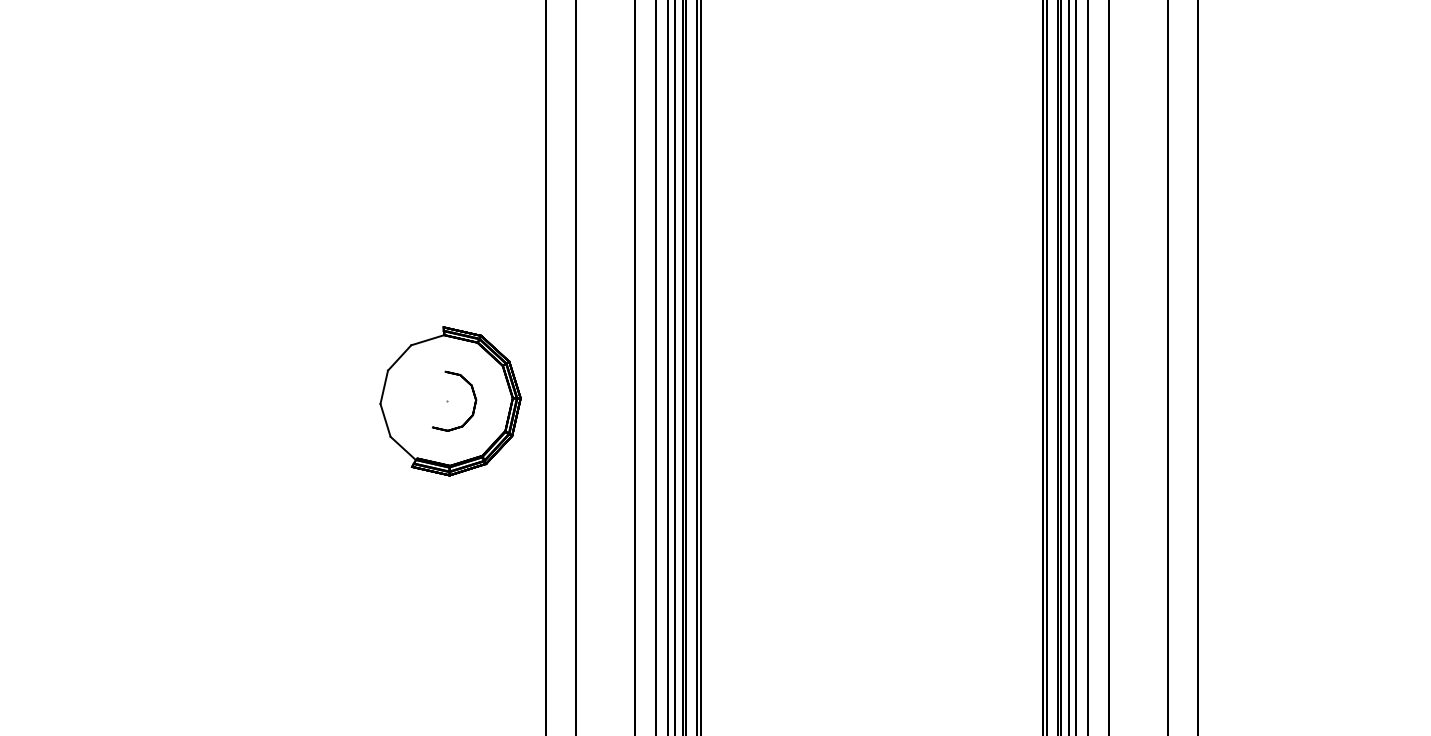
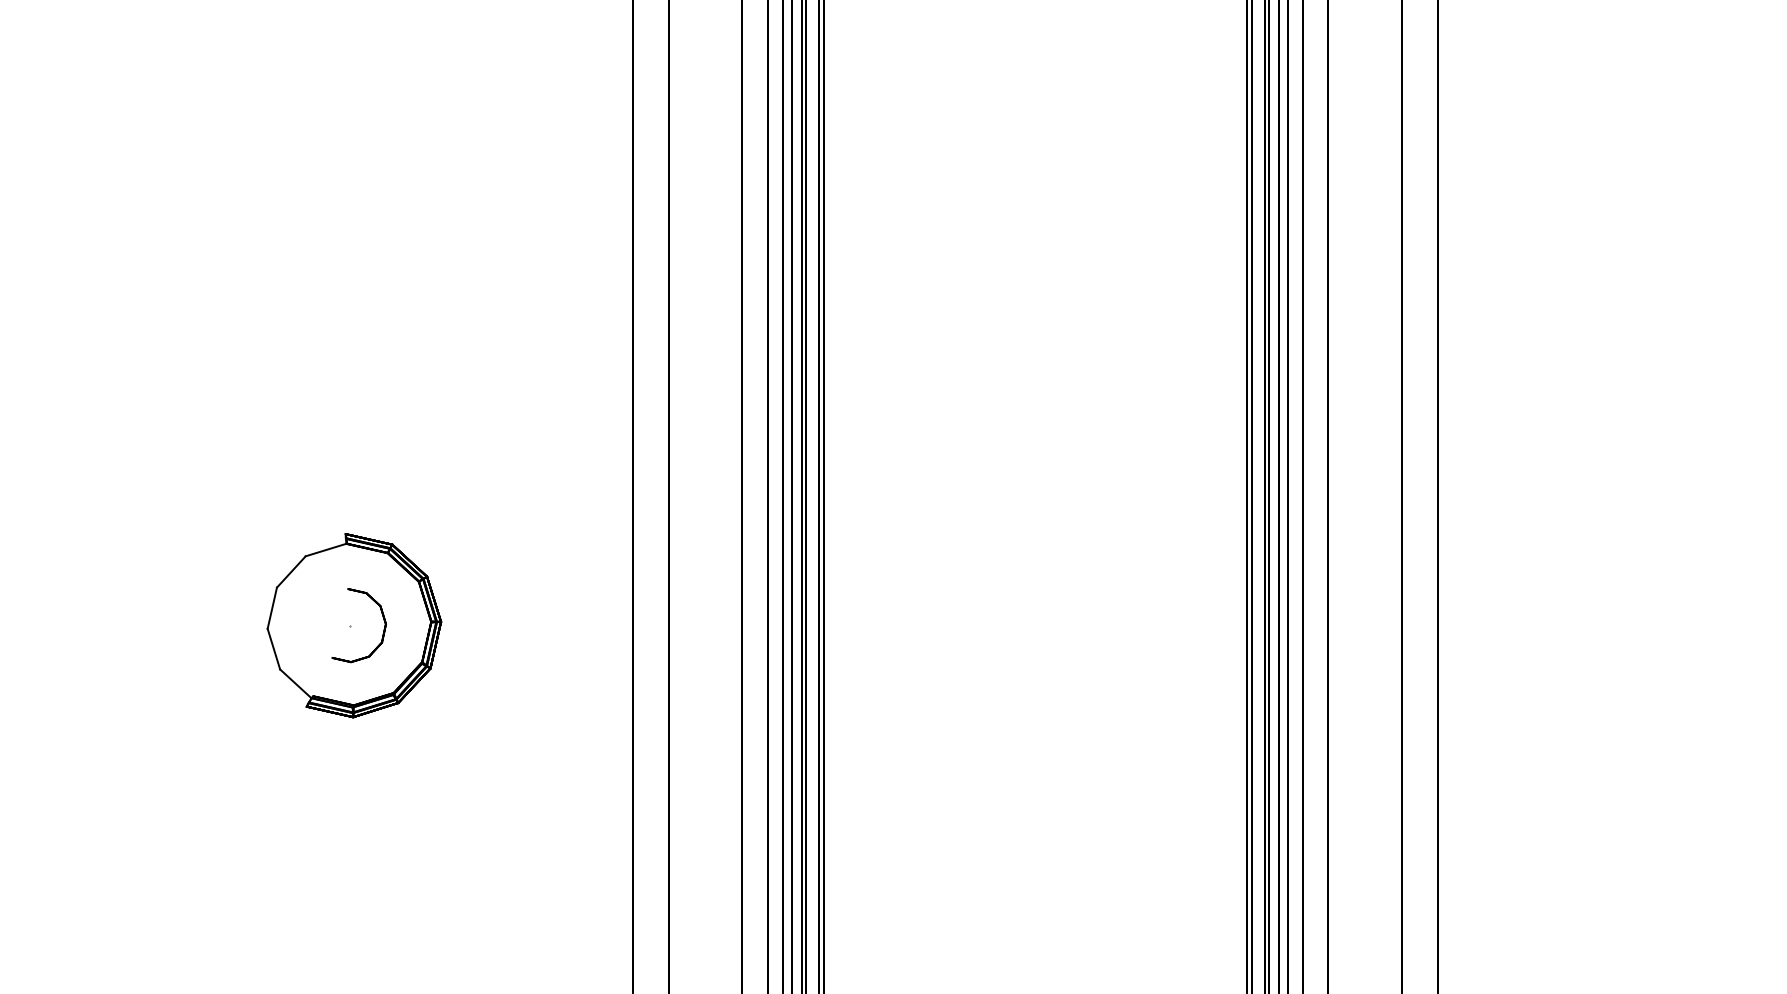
part: (450, 401) -> (354, 625), moved

